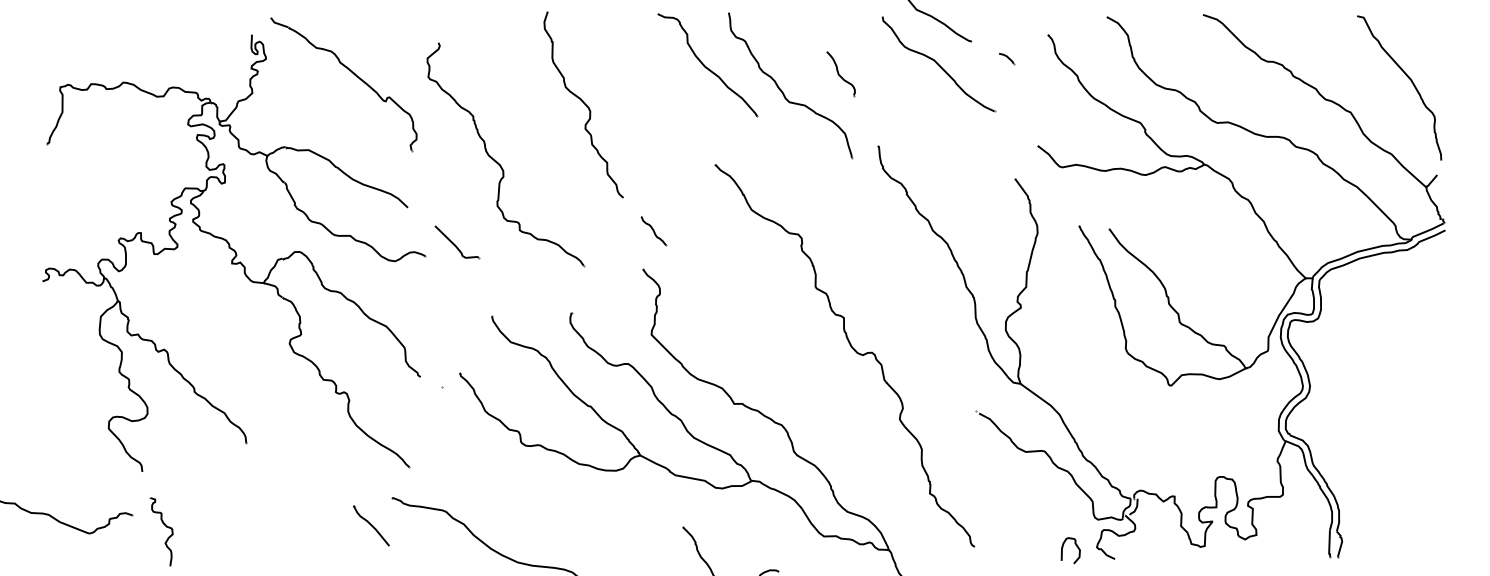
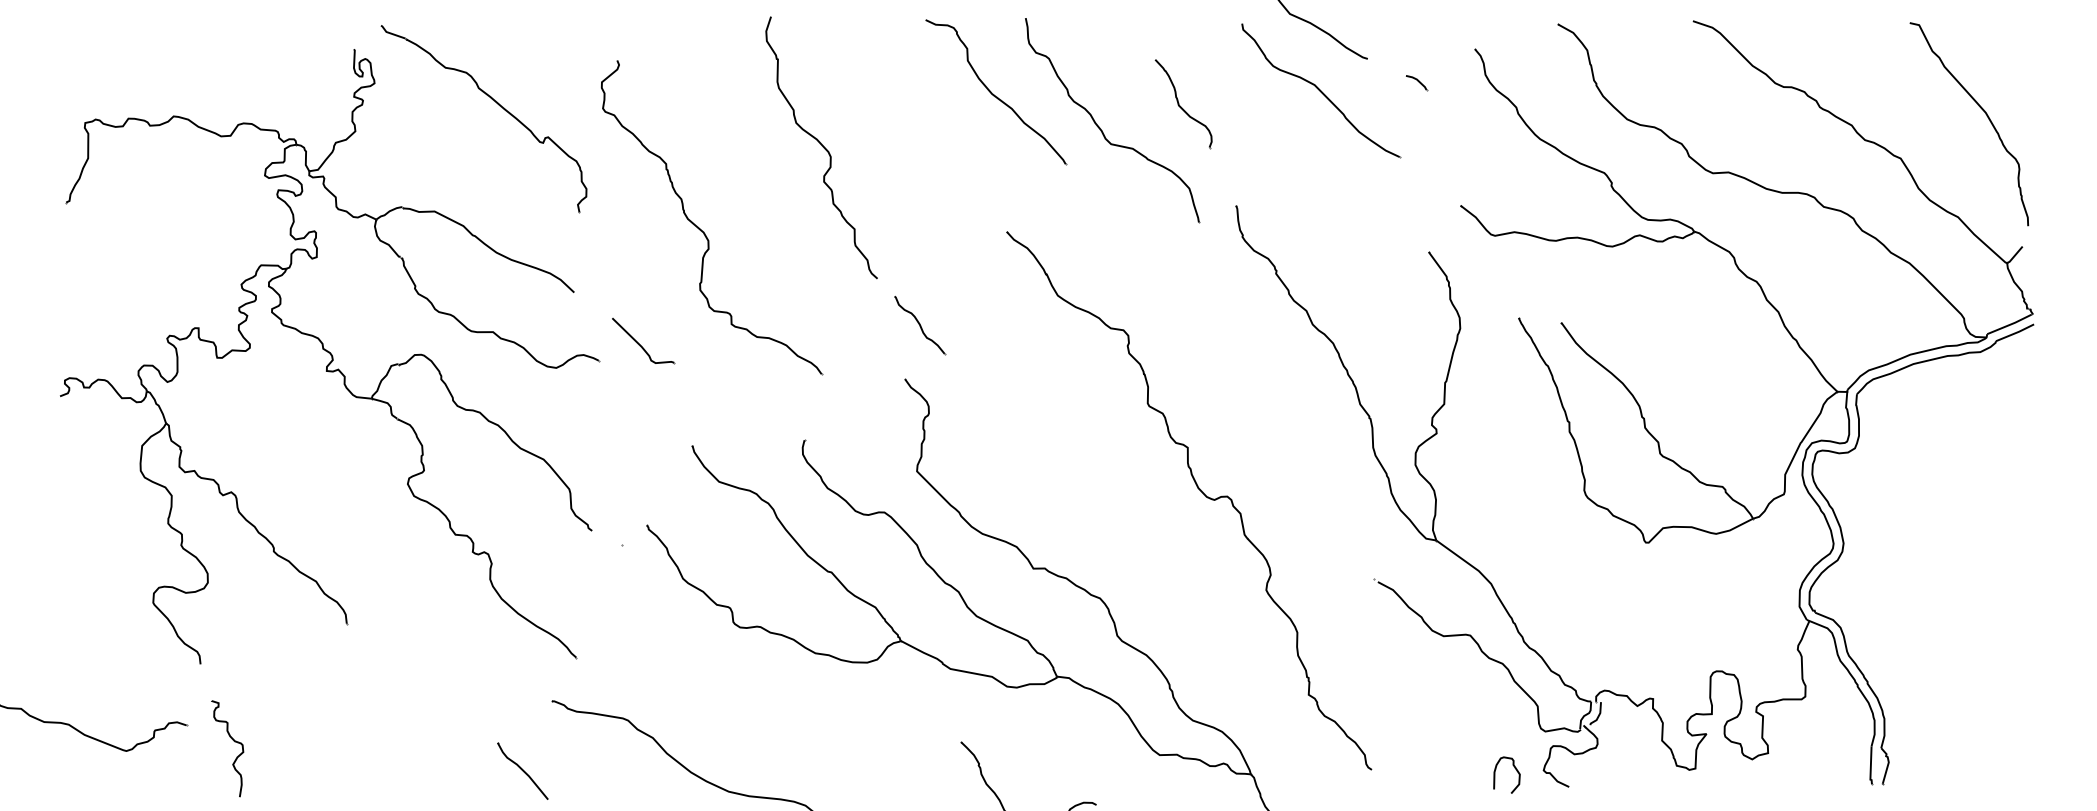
part: (840, 74) -> (1183, 104), size x1.43
part: (654, 231) -> (920, 325), size x1.43
part: (371, 525) -> (522, 770), moved

